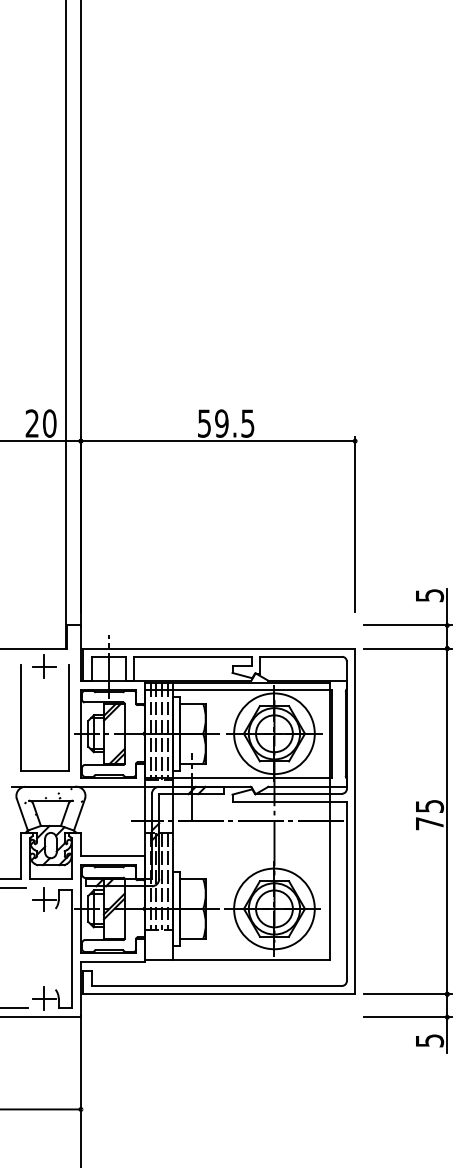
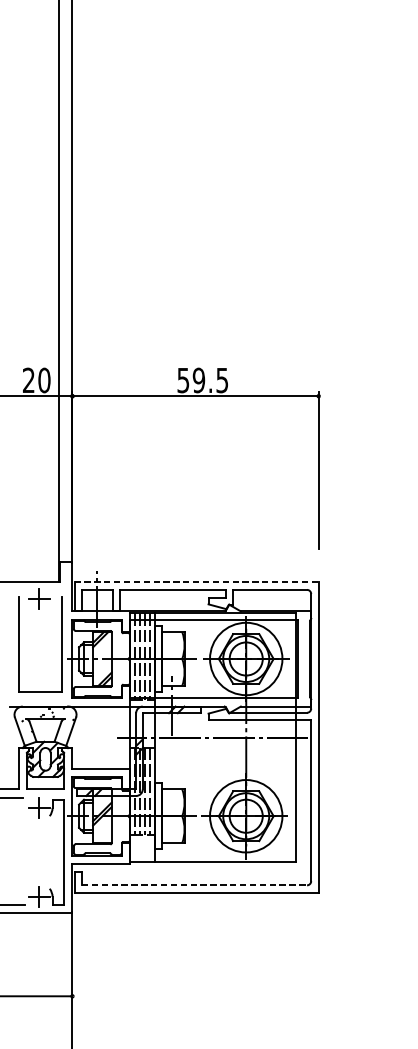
line: (219, 648) -> (196, 582), solid -> dashed
part: (416, 820) -> (373, 736), removed
line: (217, 985) -> (195, 885), solid -> dashed

